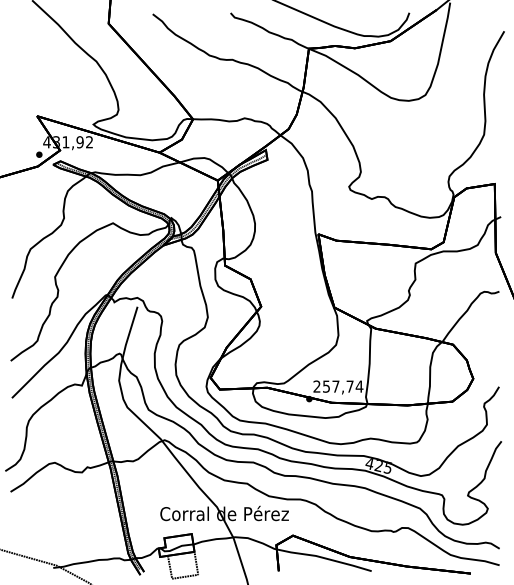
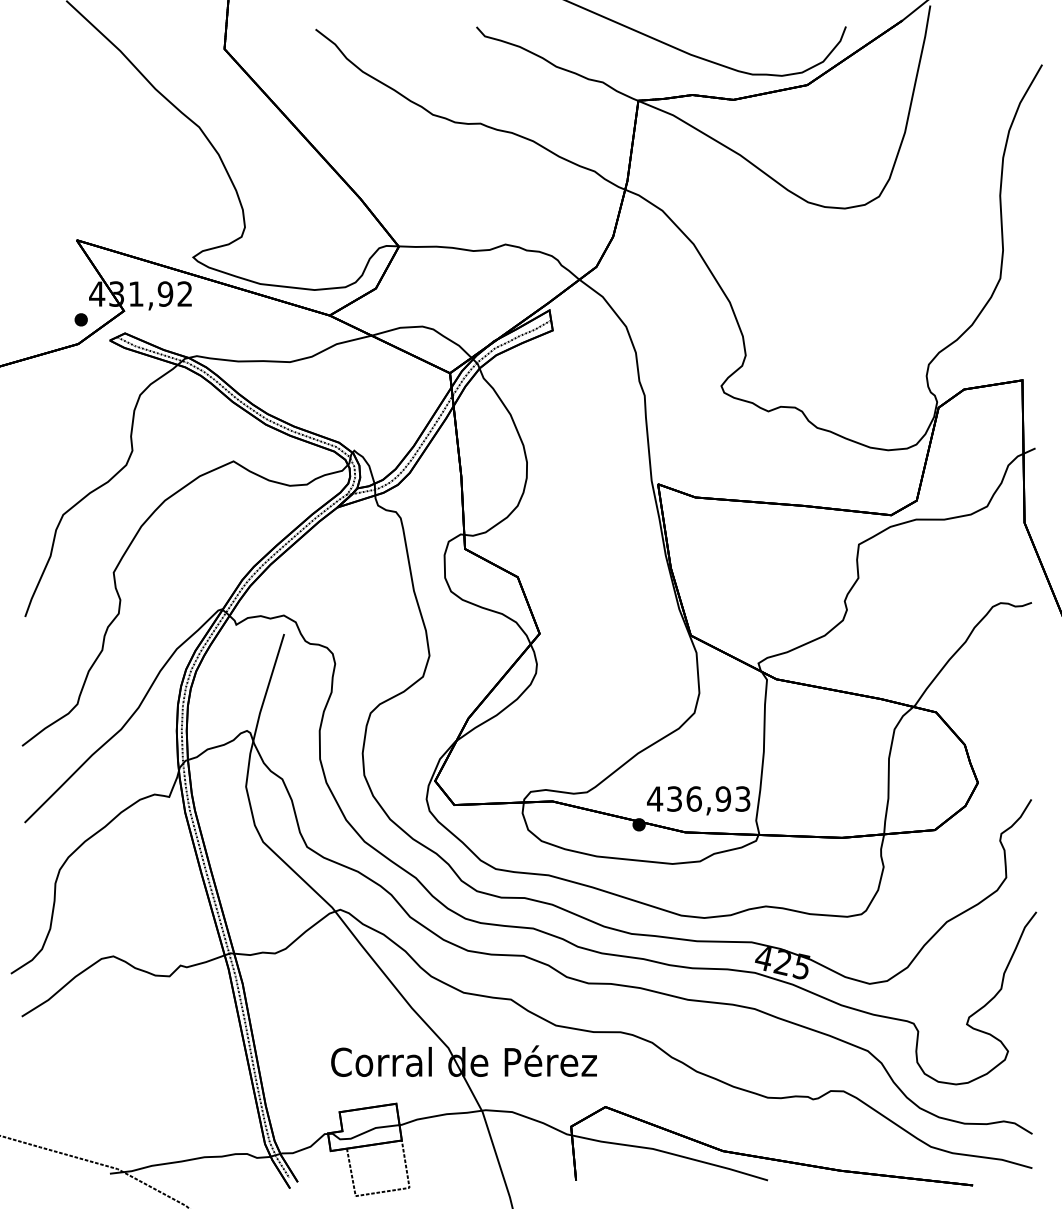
text: (338, 386) -> (699, 798), 257,74 -> 436,93

